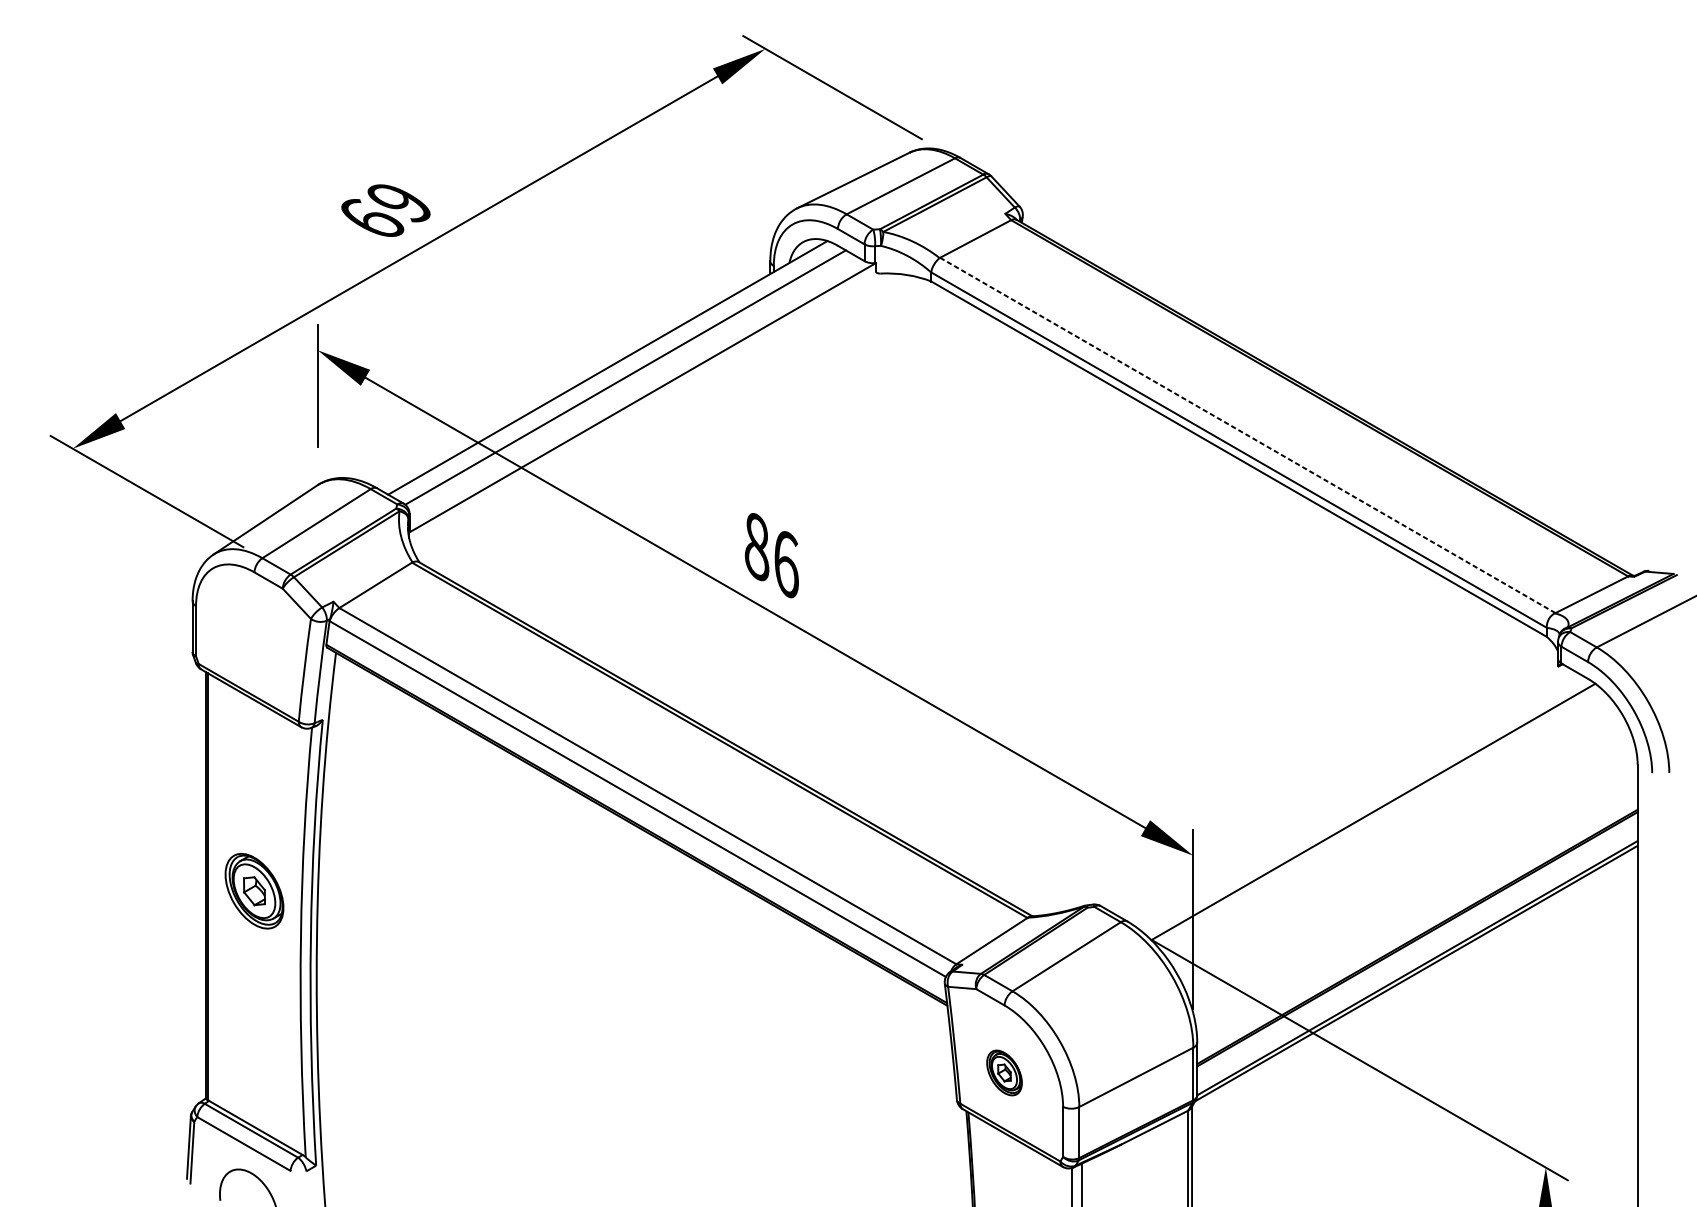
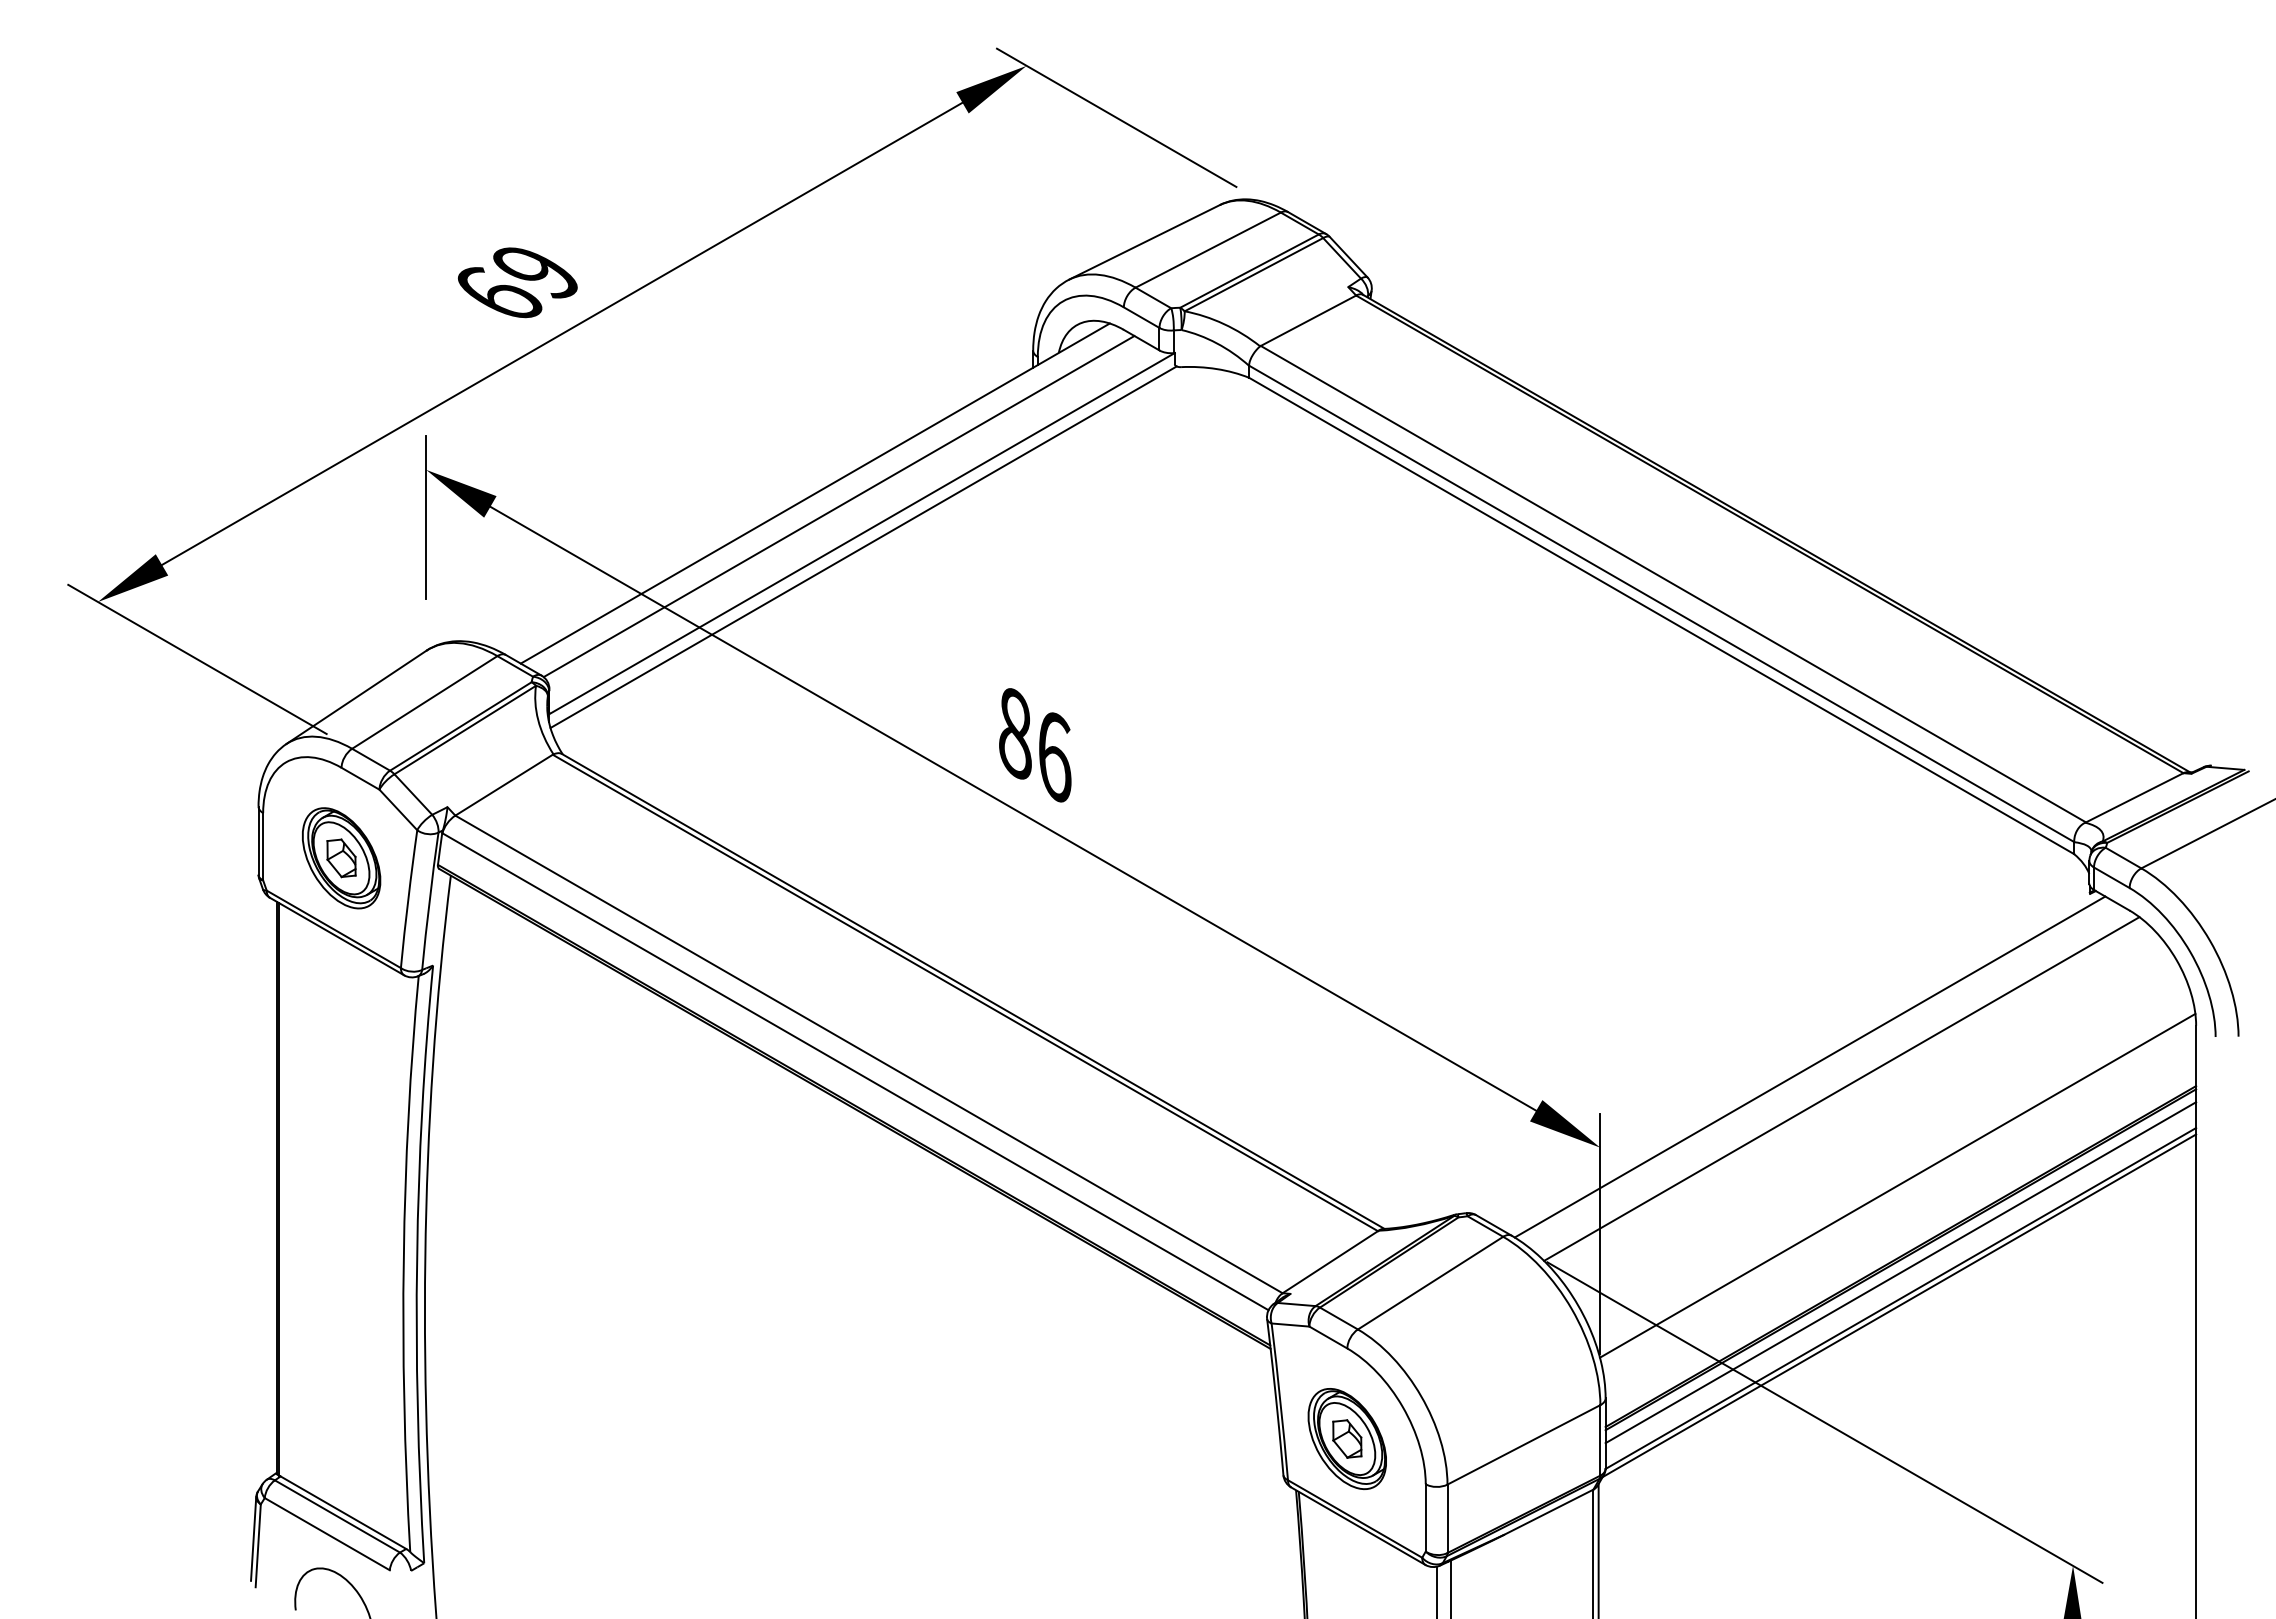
line: (643, 408) -> (863, 547), added
line: (1247, 434) -> (1672, 583), dashed -> solid
line: (1349, 795) -> (1809, 1066), added
line: (1414, 883) -> (1897, 1185), added
part: (254, 891) -> (341, 858), moved
line: (1417, 948) -> (1900, 1272), added
part: (1003, 1072) -> (1346, 1438), size x1.67

